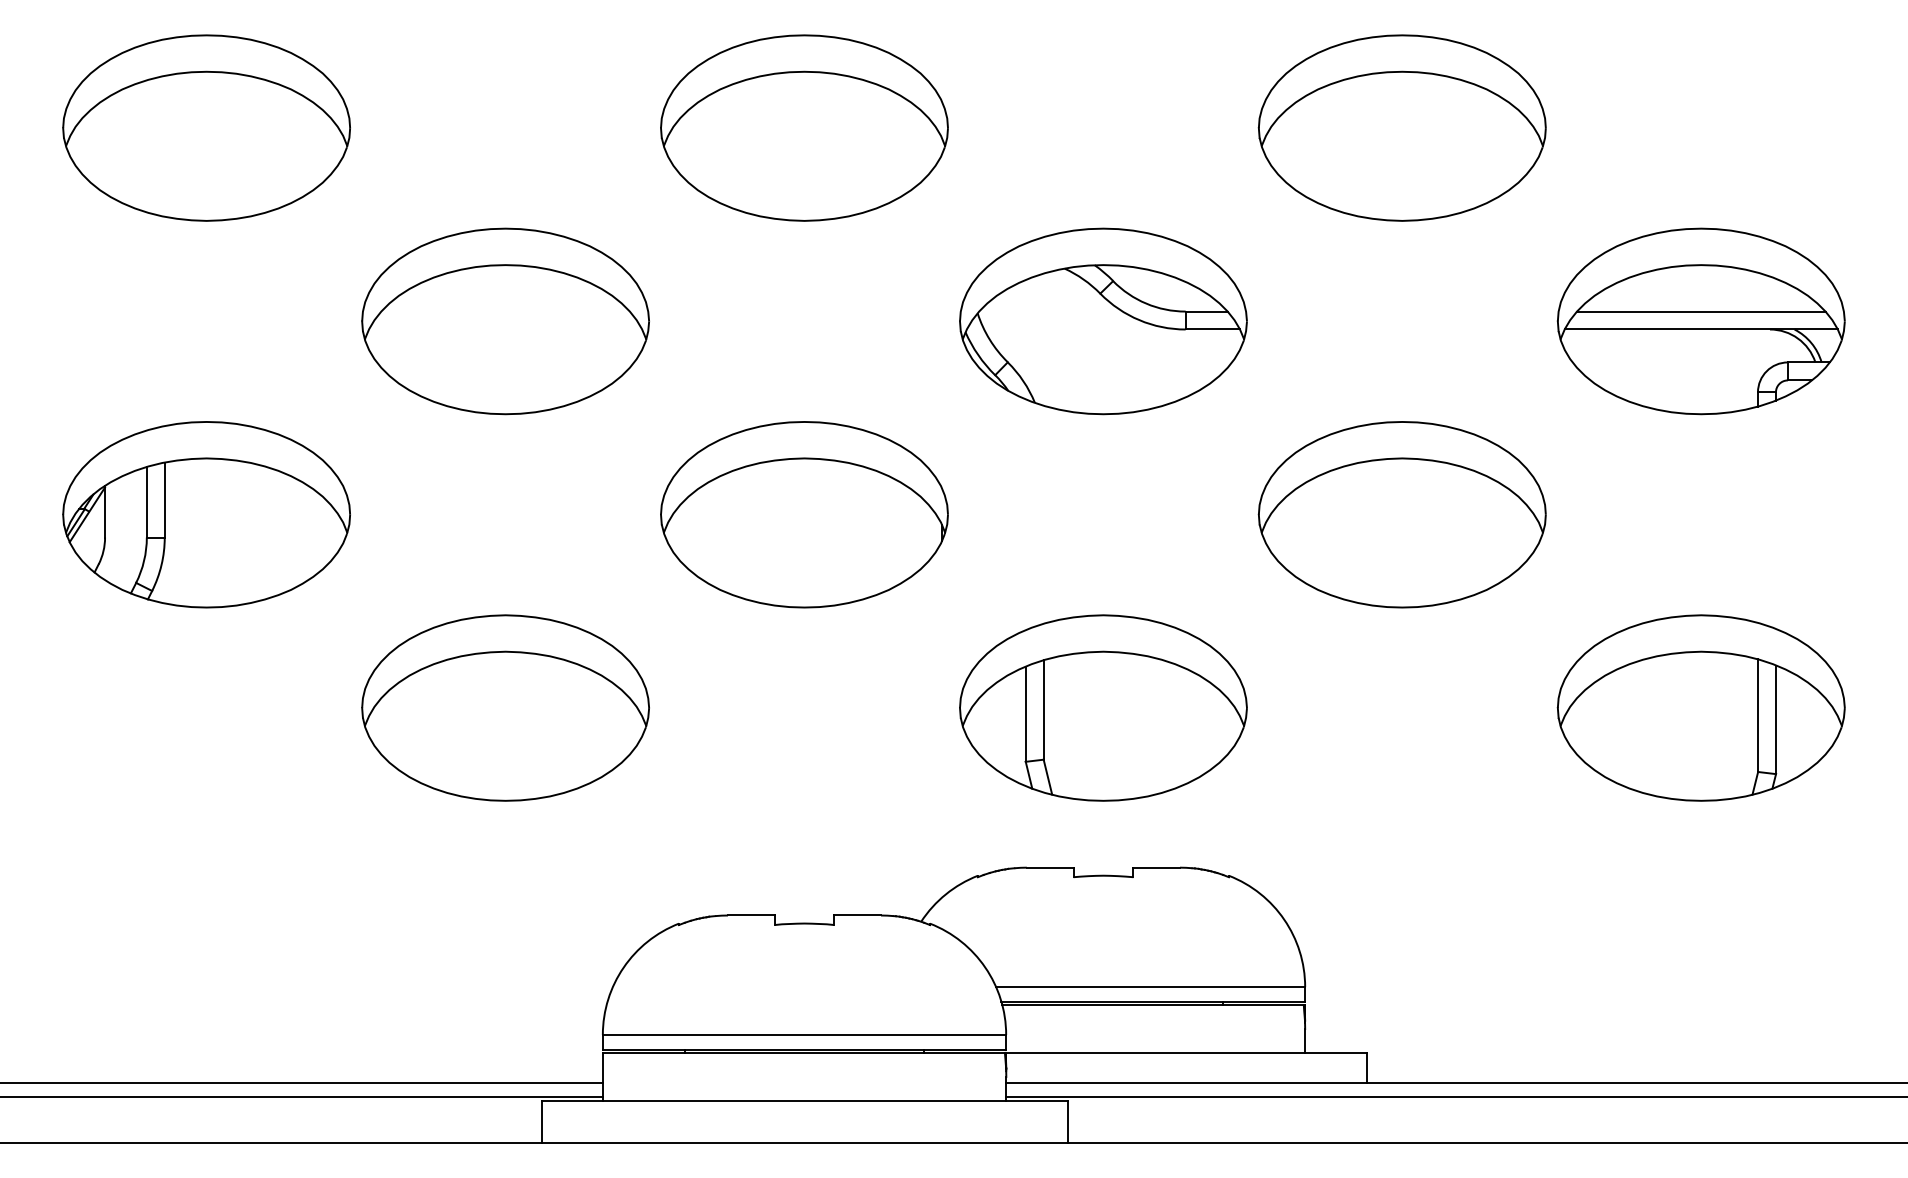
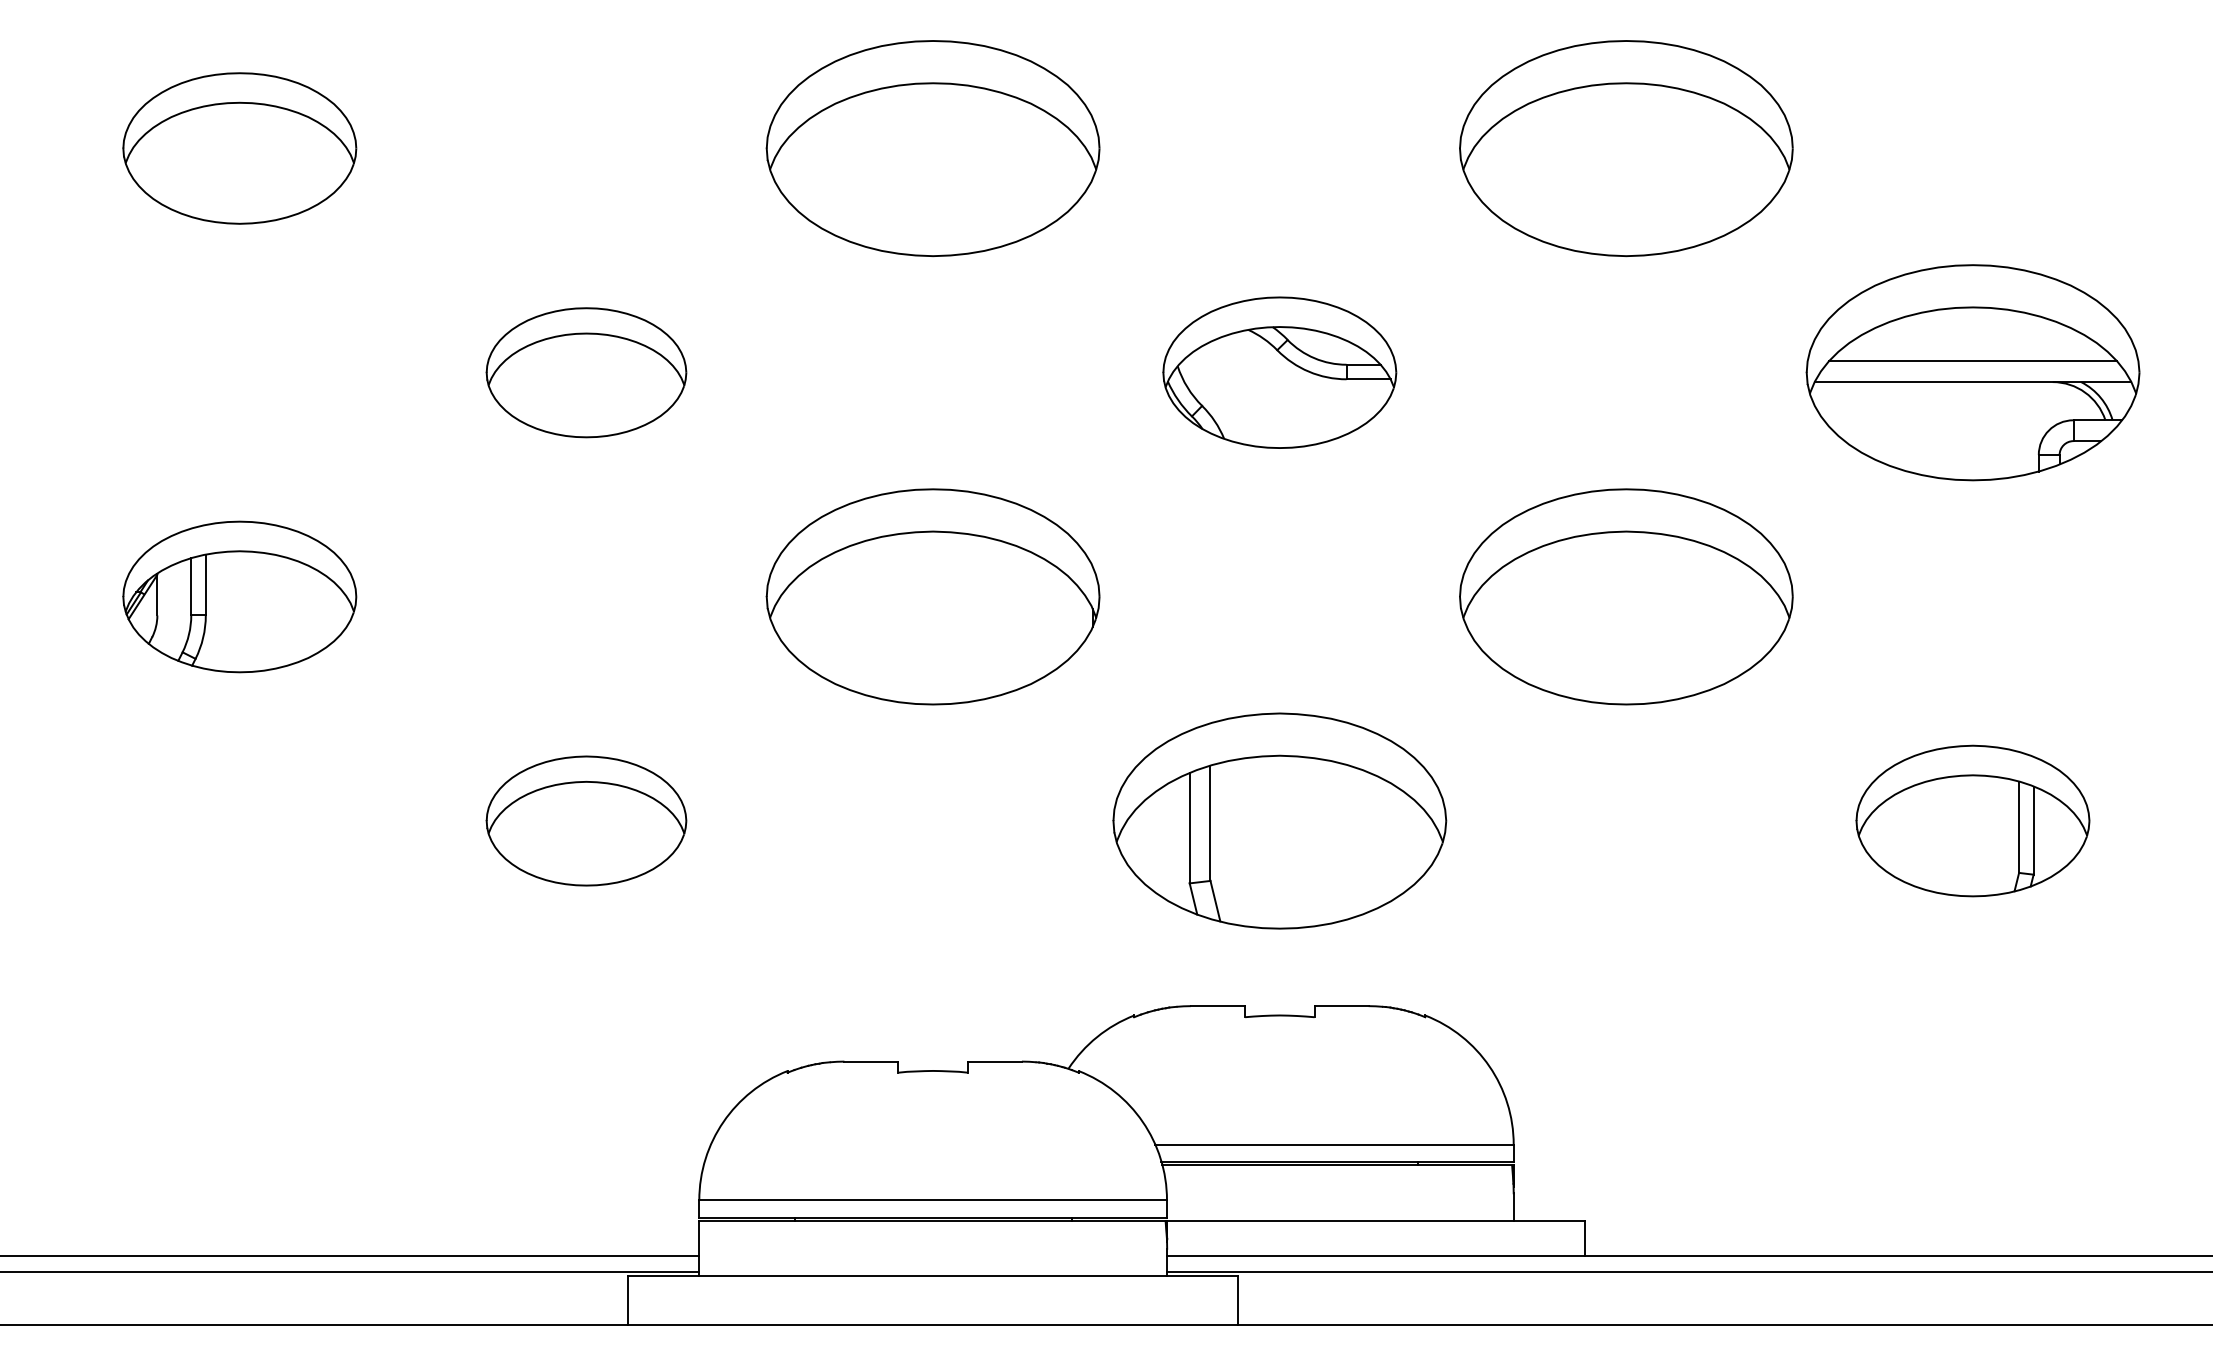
part: (206, 127) -> (239, 147), size x0.7
part: (505, 321) -> (586, 372), size x0.6
part: (1103, 321) -> (1279, 372), size x0.7
part: (206, 514) -> (239, 596), size x0.7
part: (505, 707) -> (586, 820), size x0.6
part: (1700, 707) -> (1972, 820), size x0.7

